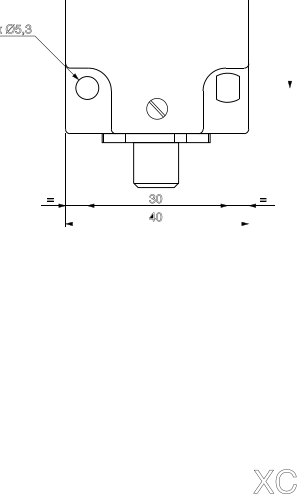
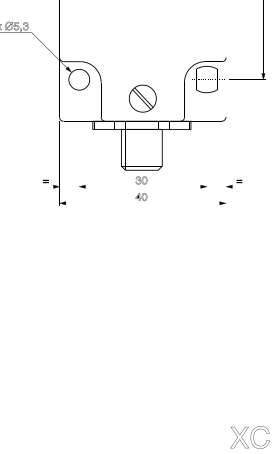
part: (156, 108) -> (142, 98), size x1.43

